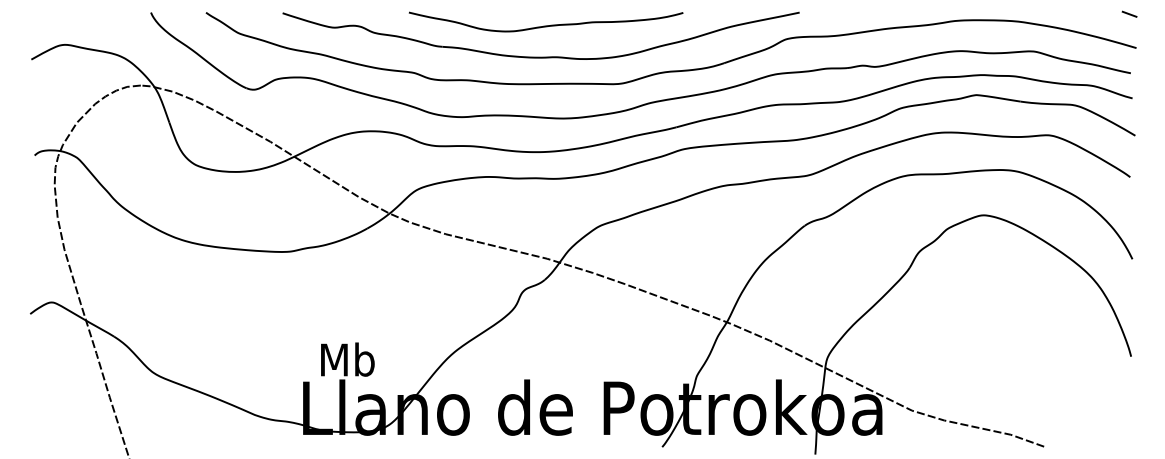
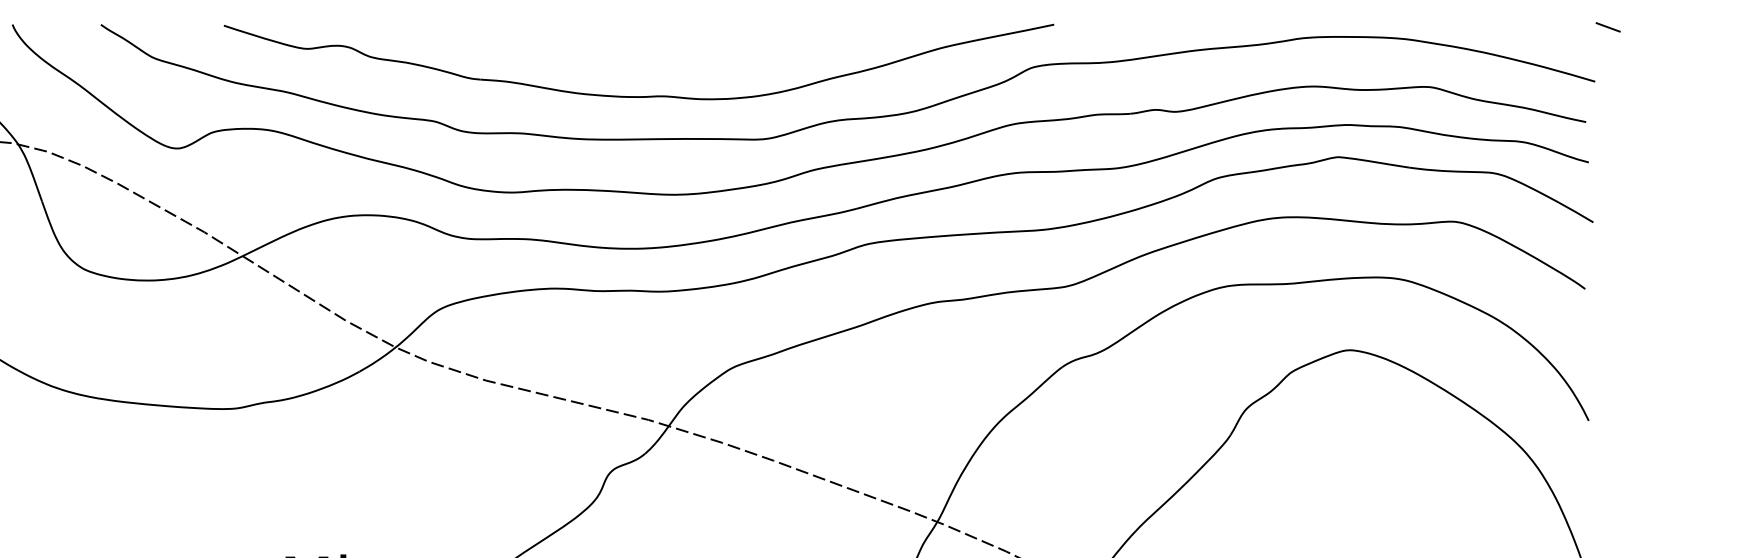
line: (1129, 13) -> (1608, 26), moved
curve: (545, 25) -> (646, 45), removed

